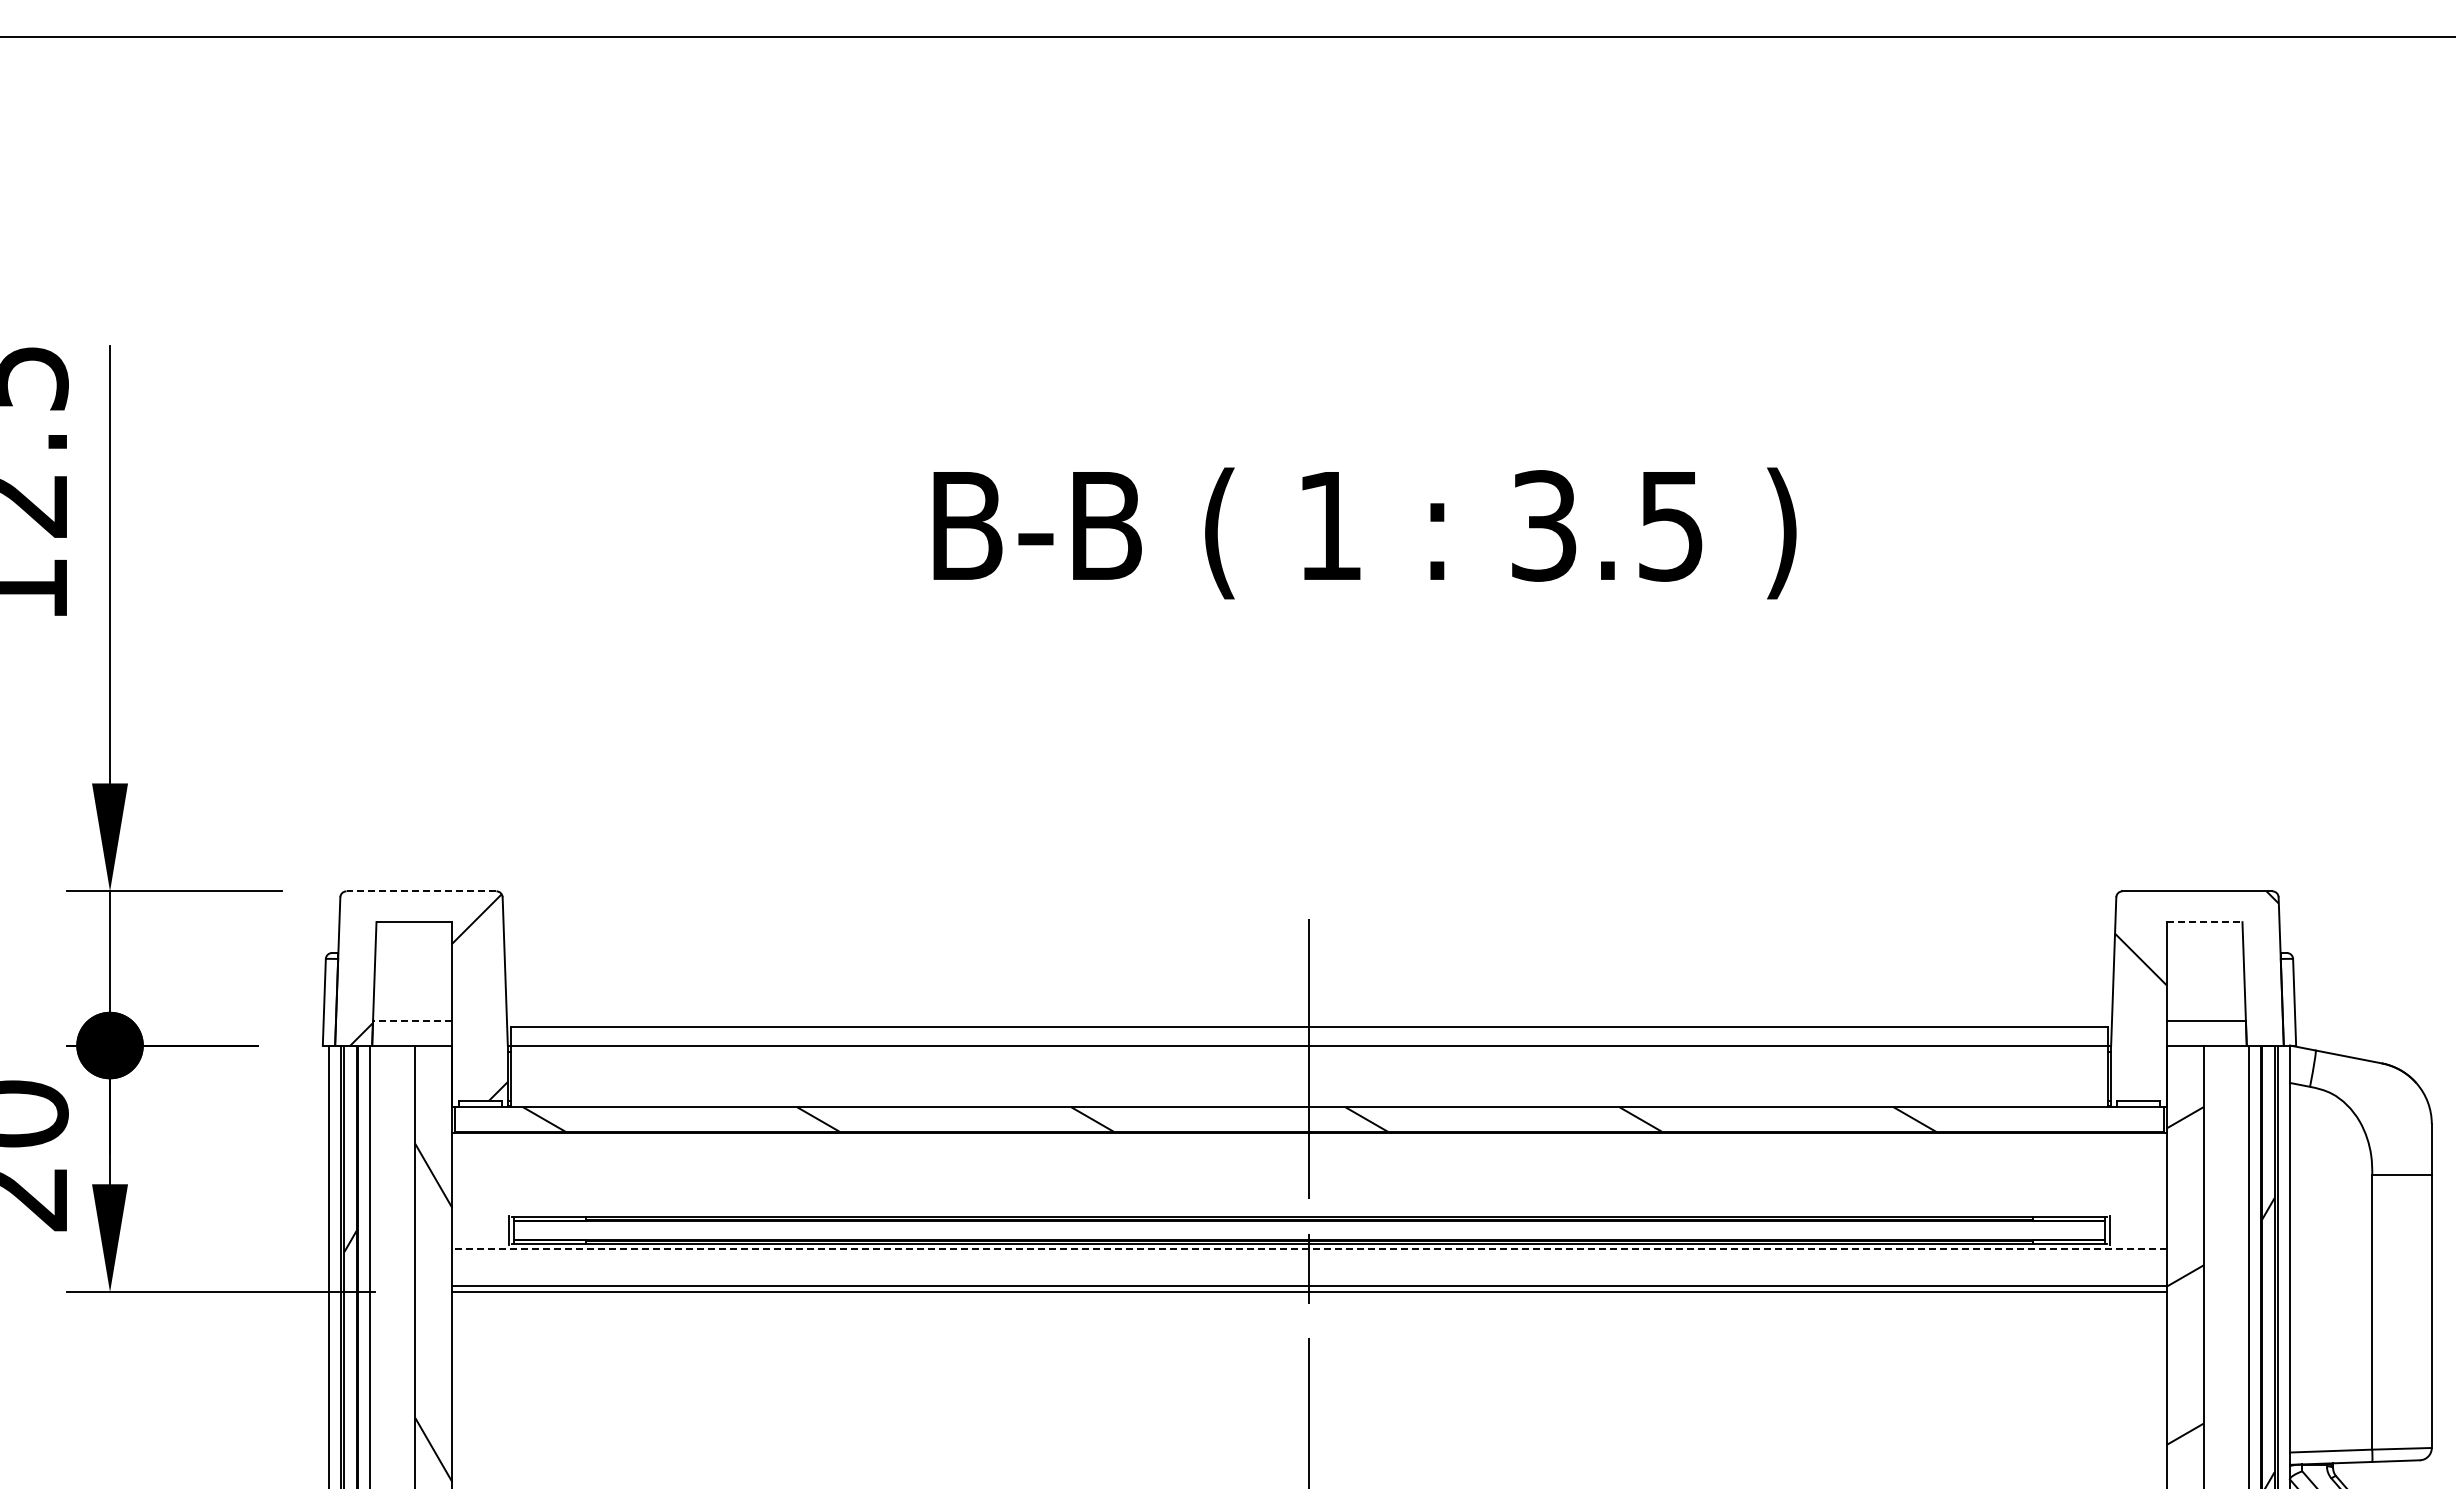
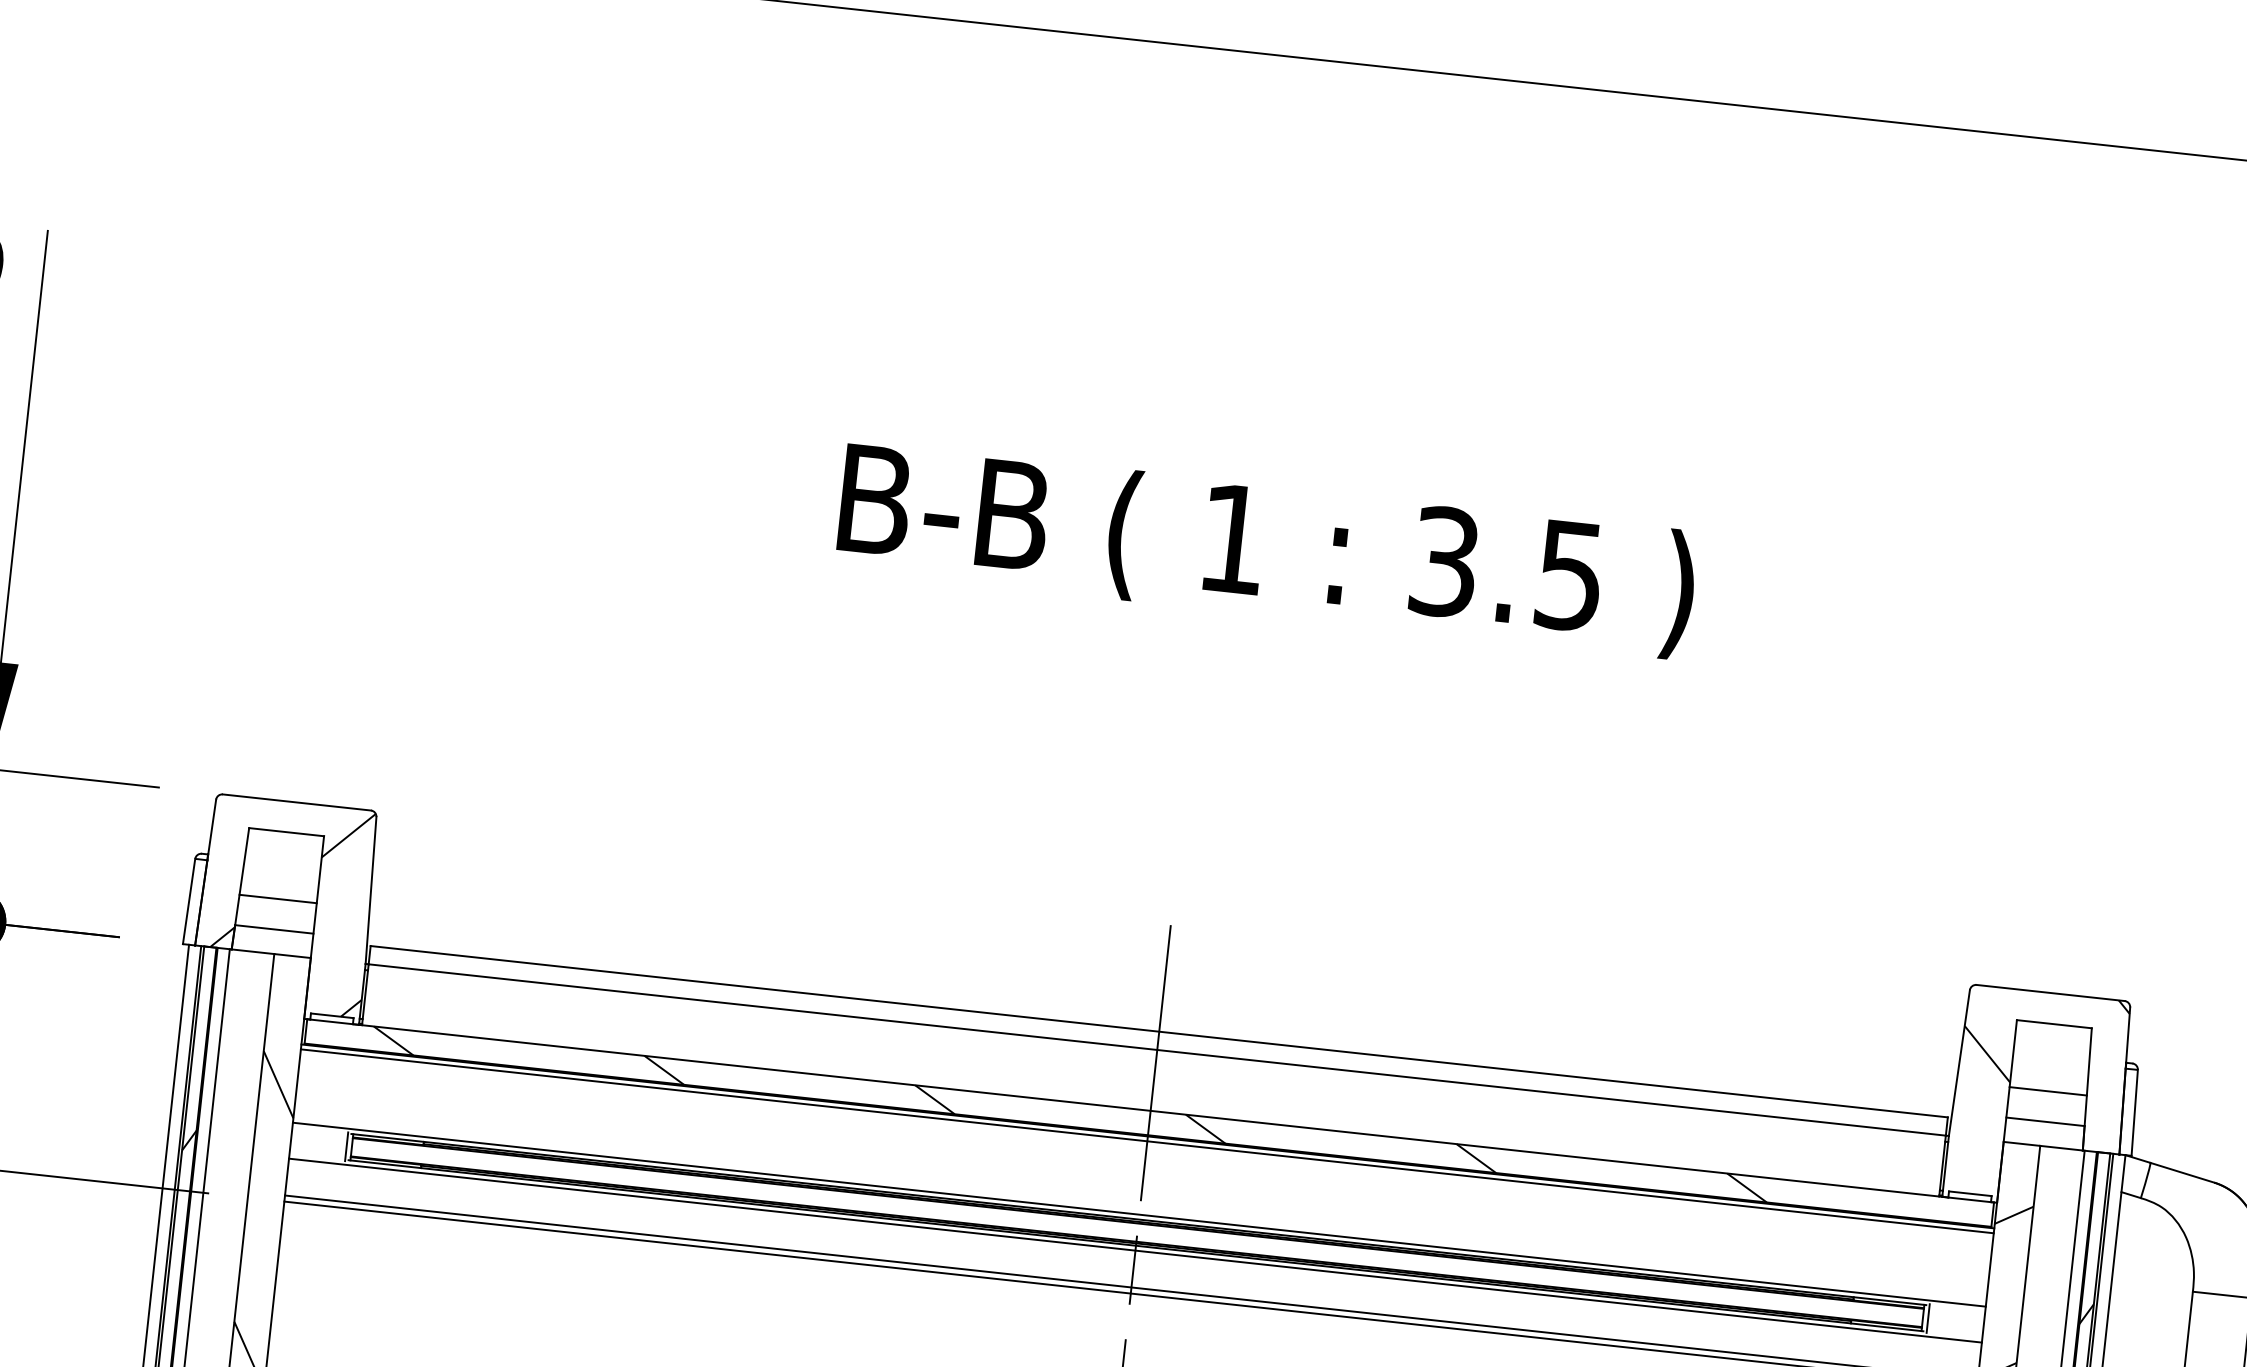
line: (421, 891) -> (296, 802), dashed -> solid
line: (2204, 922) -> (2054, 1024), dashed -> solid
line: (413, 990) -> (278, 899), added
line: (2205, 990) -> (2047, 1091), added
line: (412, 1020) -> (274, 929), dashed -> solid
line: (1309, 1138) -> (1147, 1141), added
line: (1309, 1212) -> (1139, 1214), added
line: (1308, 1248) -> (1134, 1250), dashed -> solid

